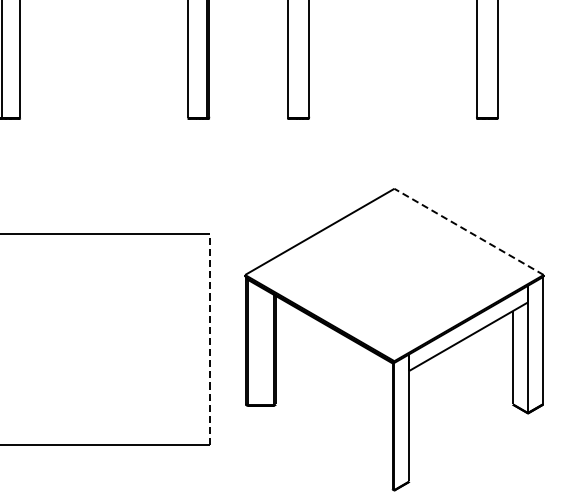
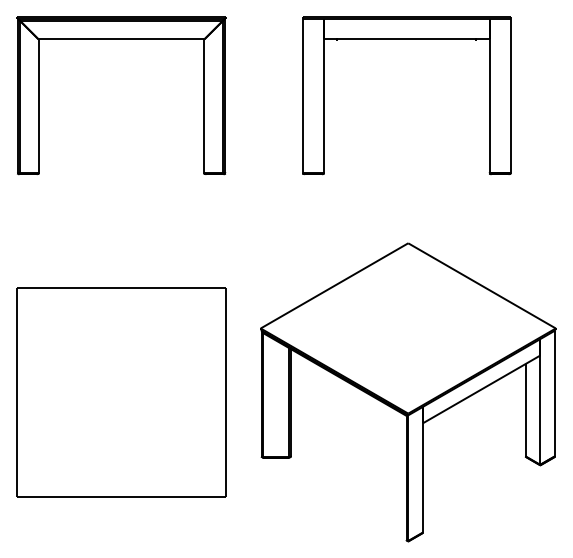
line: (468, 231) -> (481, 285), dashed -> solid
line: (209, 338) -> (225, 391), dashed -> solid

